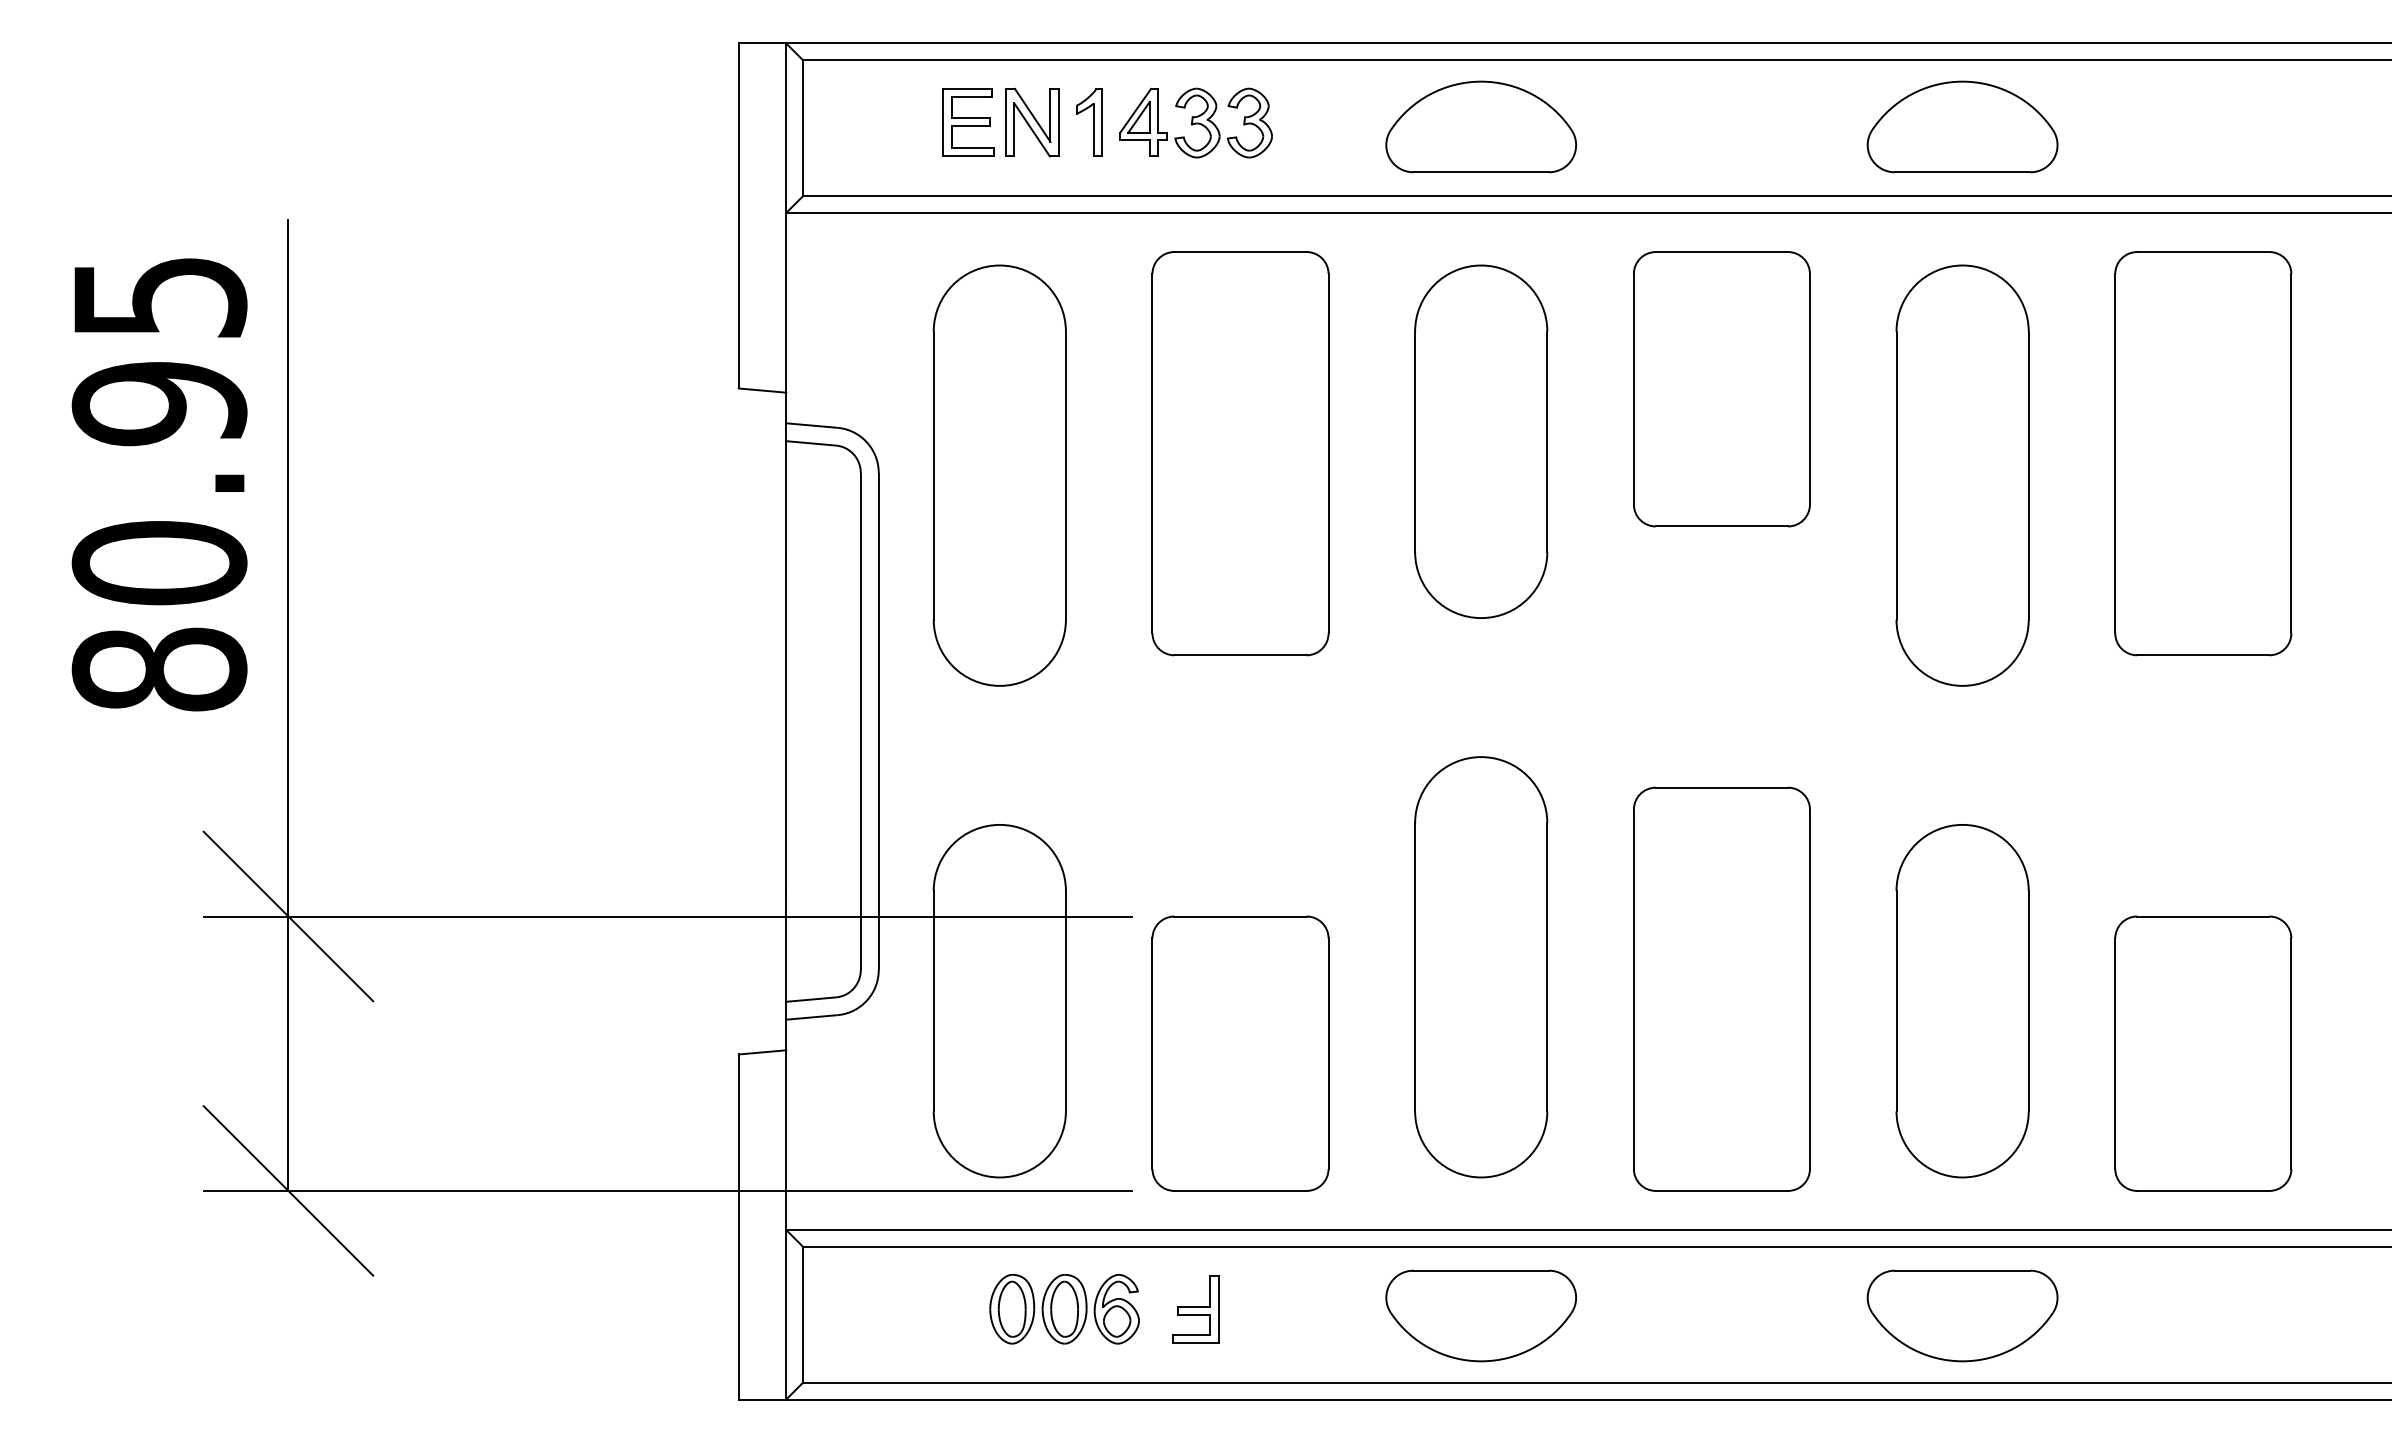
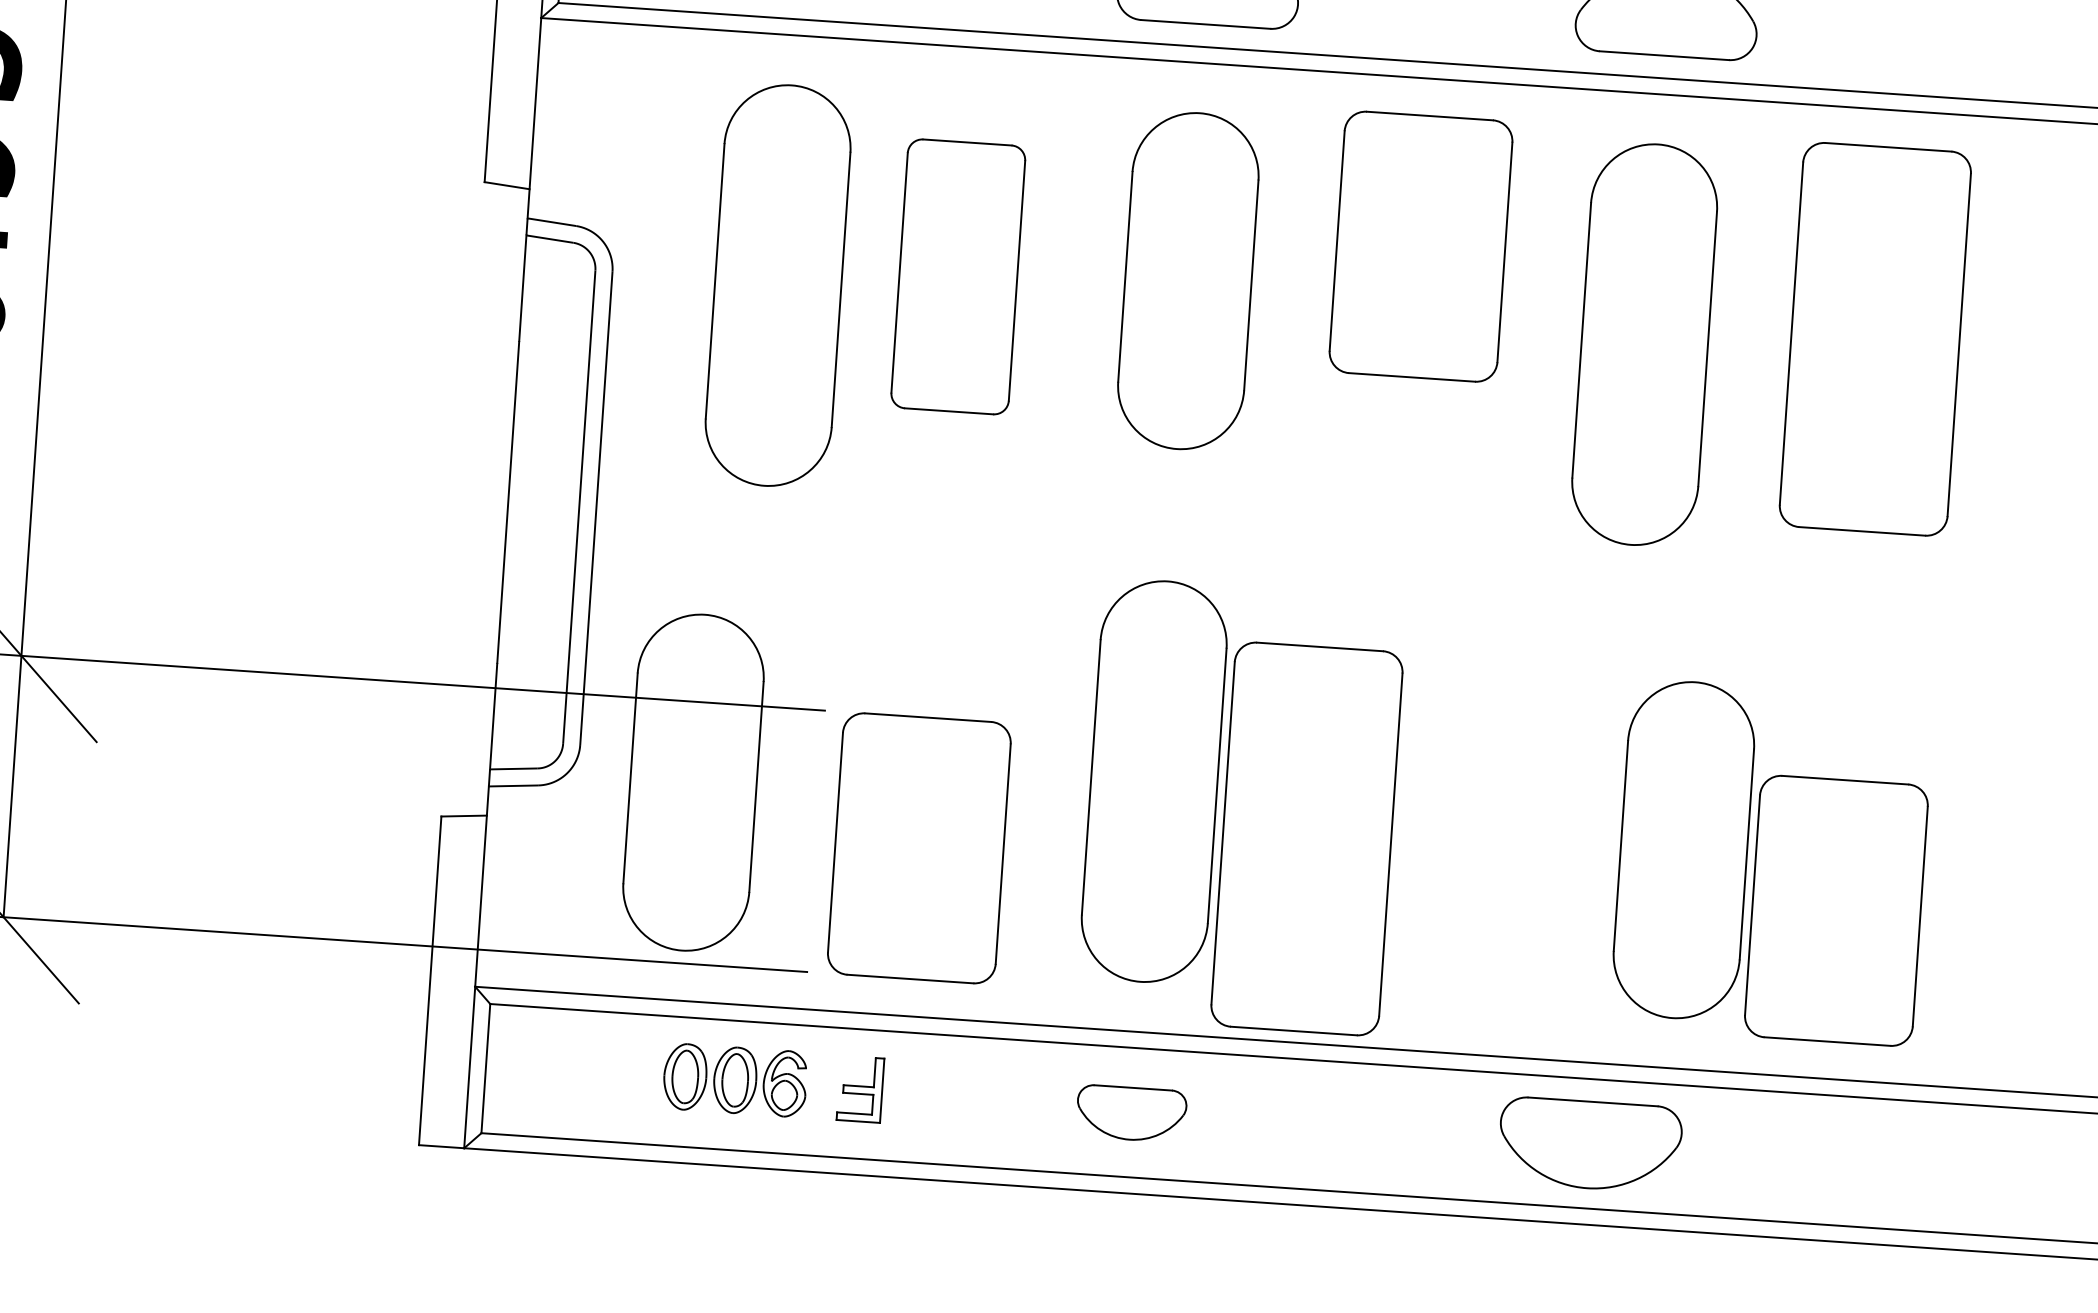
part: (1240, 453) -> (958, 276), size x0.7
part: (999, 475) -> (777, 285), moved
part: (1721, 988) -> (1306, 838), moved
part: (1962, 1001) -> (1683, 850), moved
part: (1480, 1315) -> (1130, 1113), size x0.6

